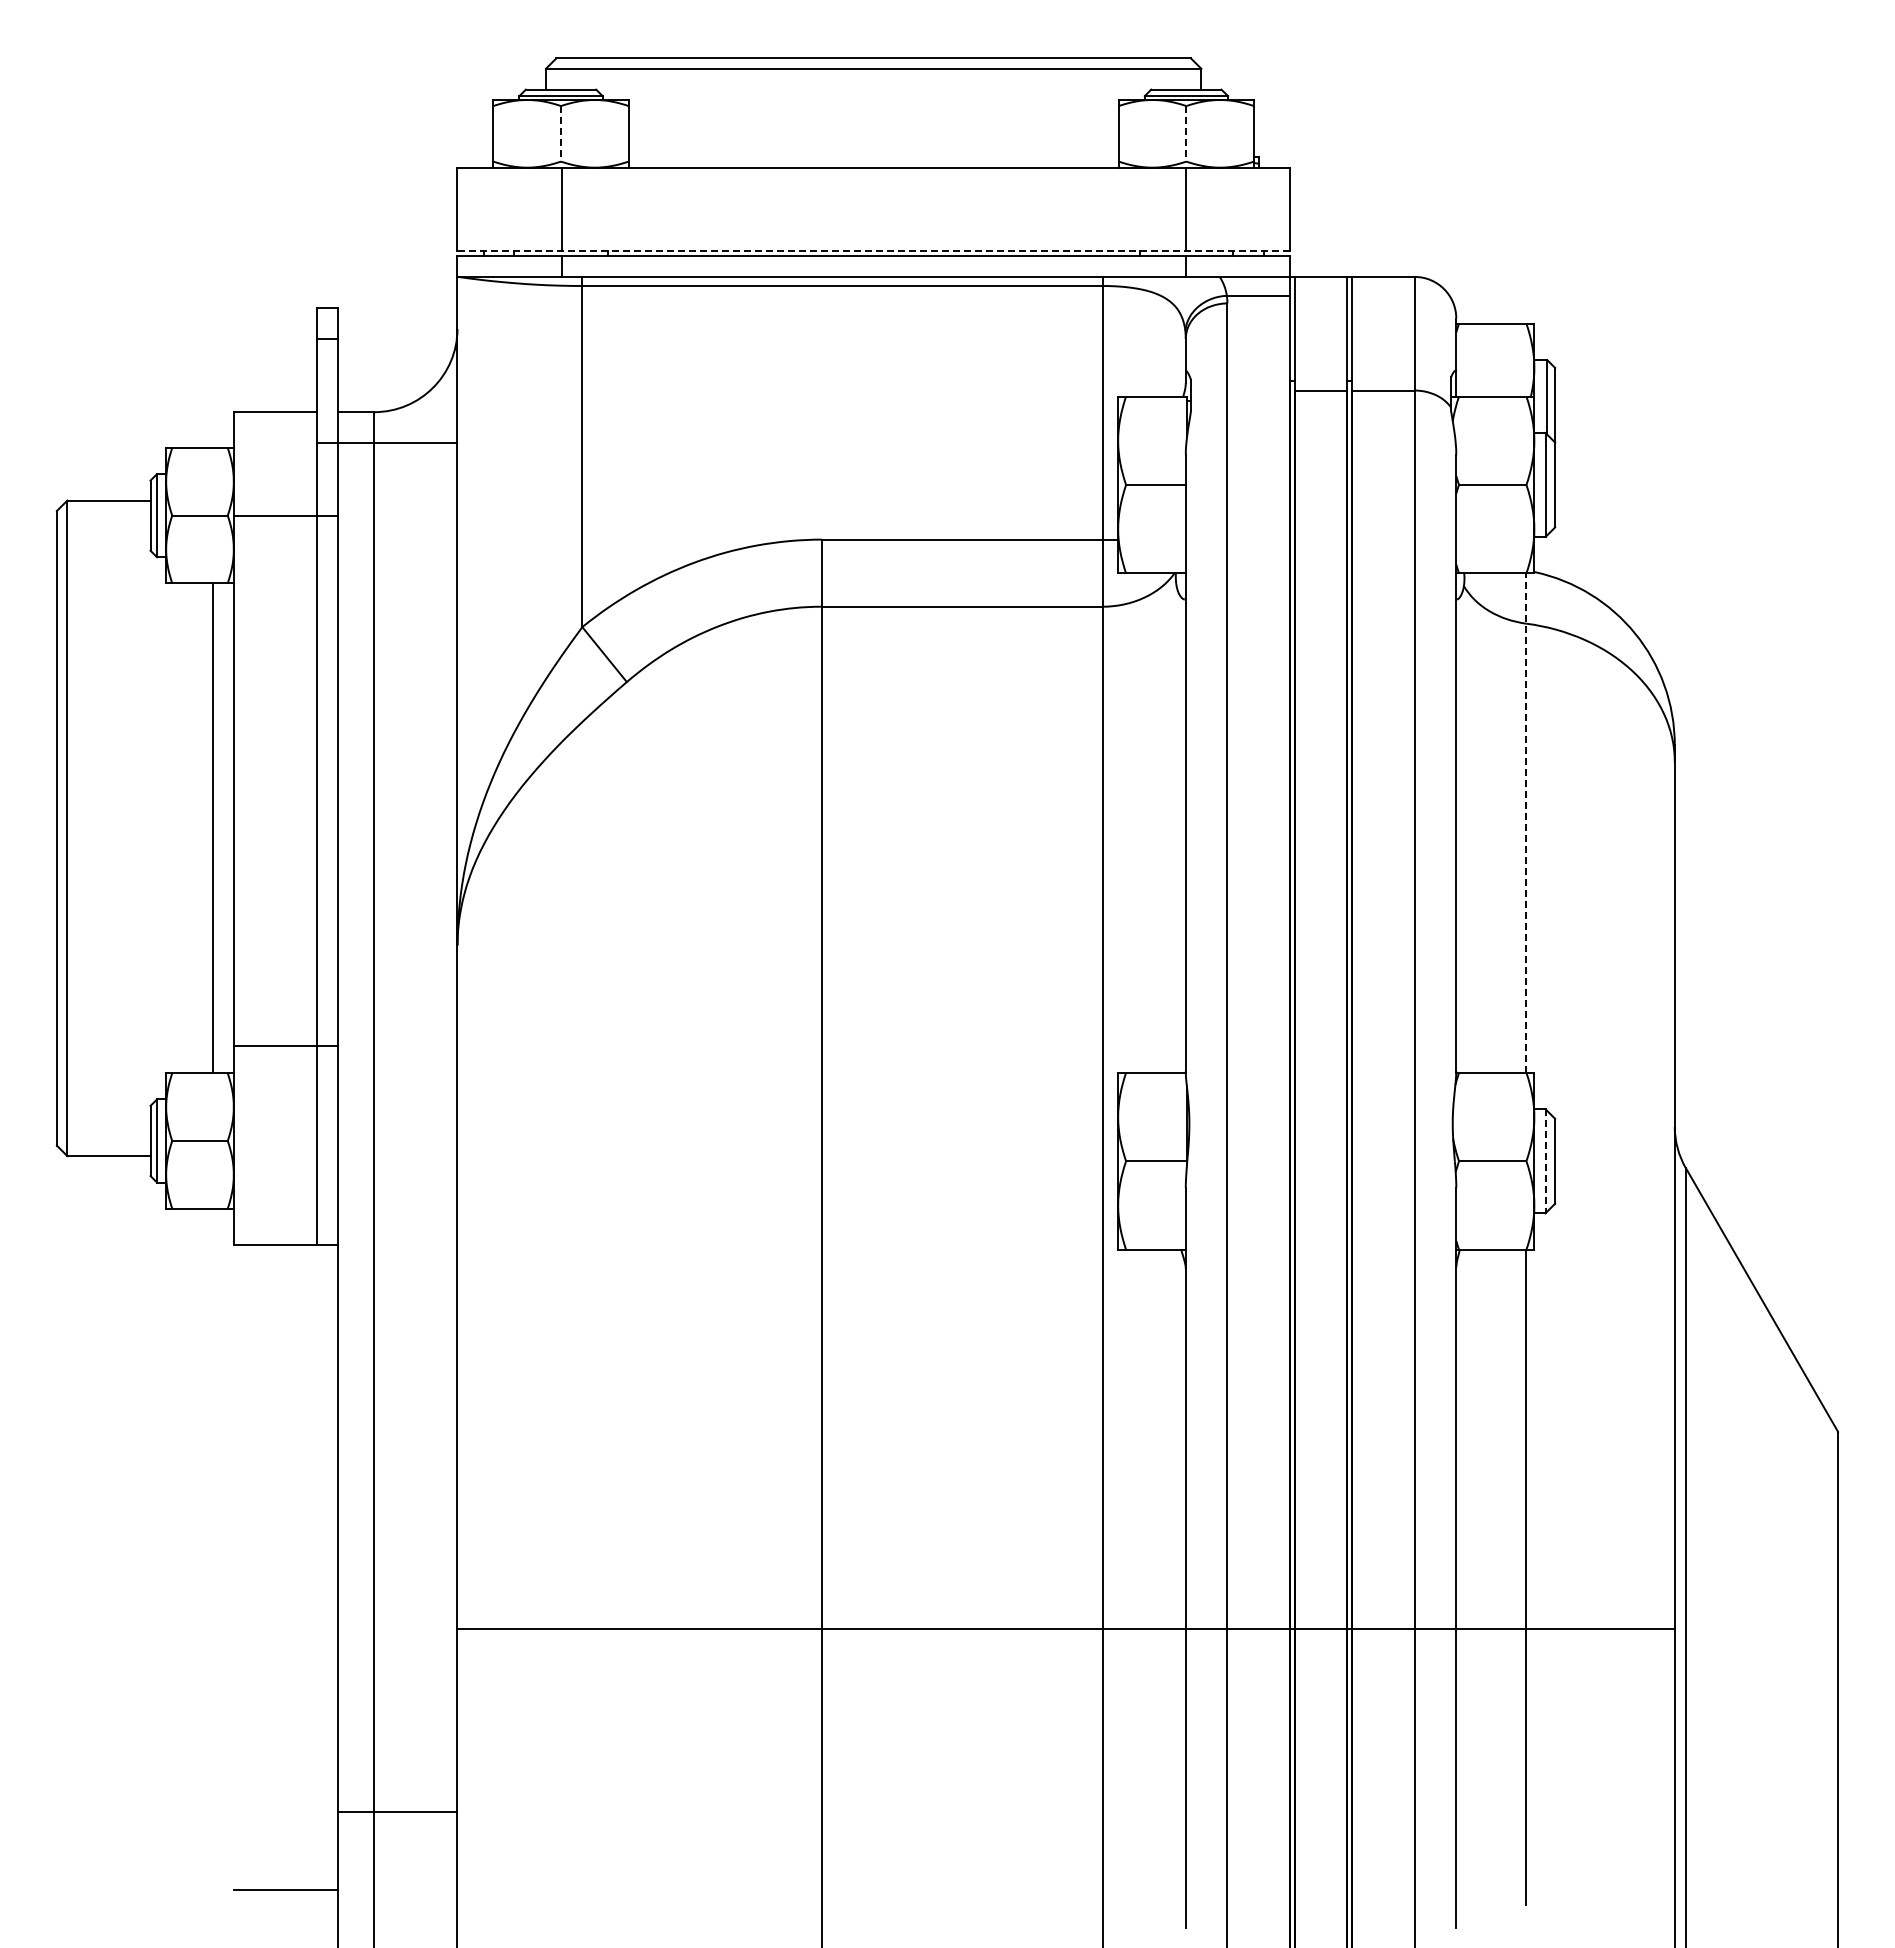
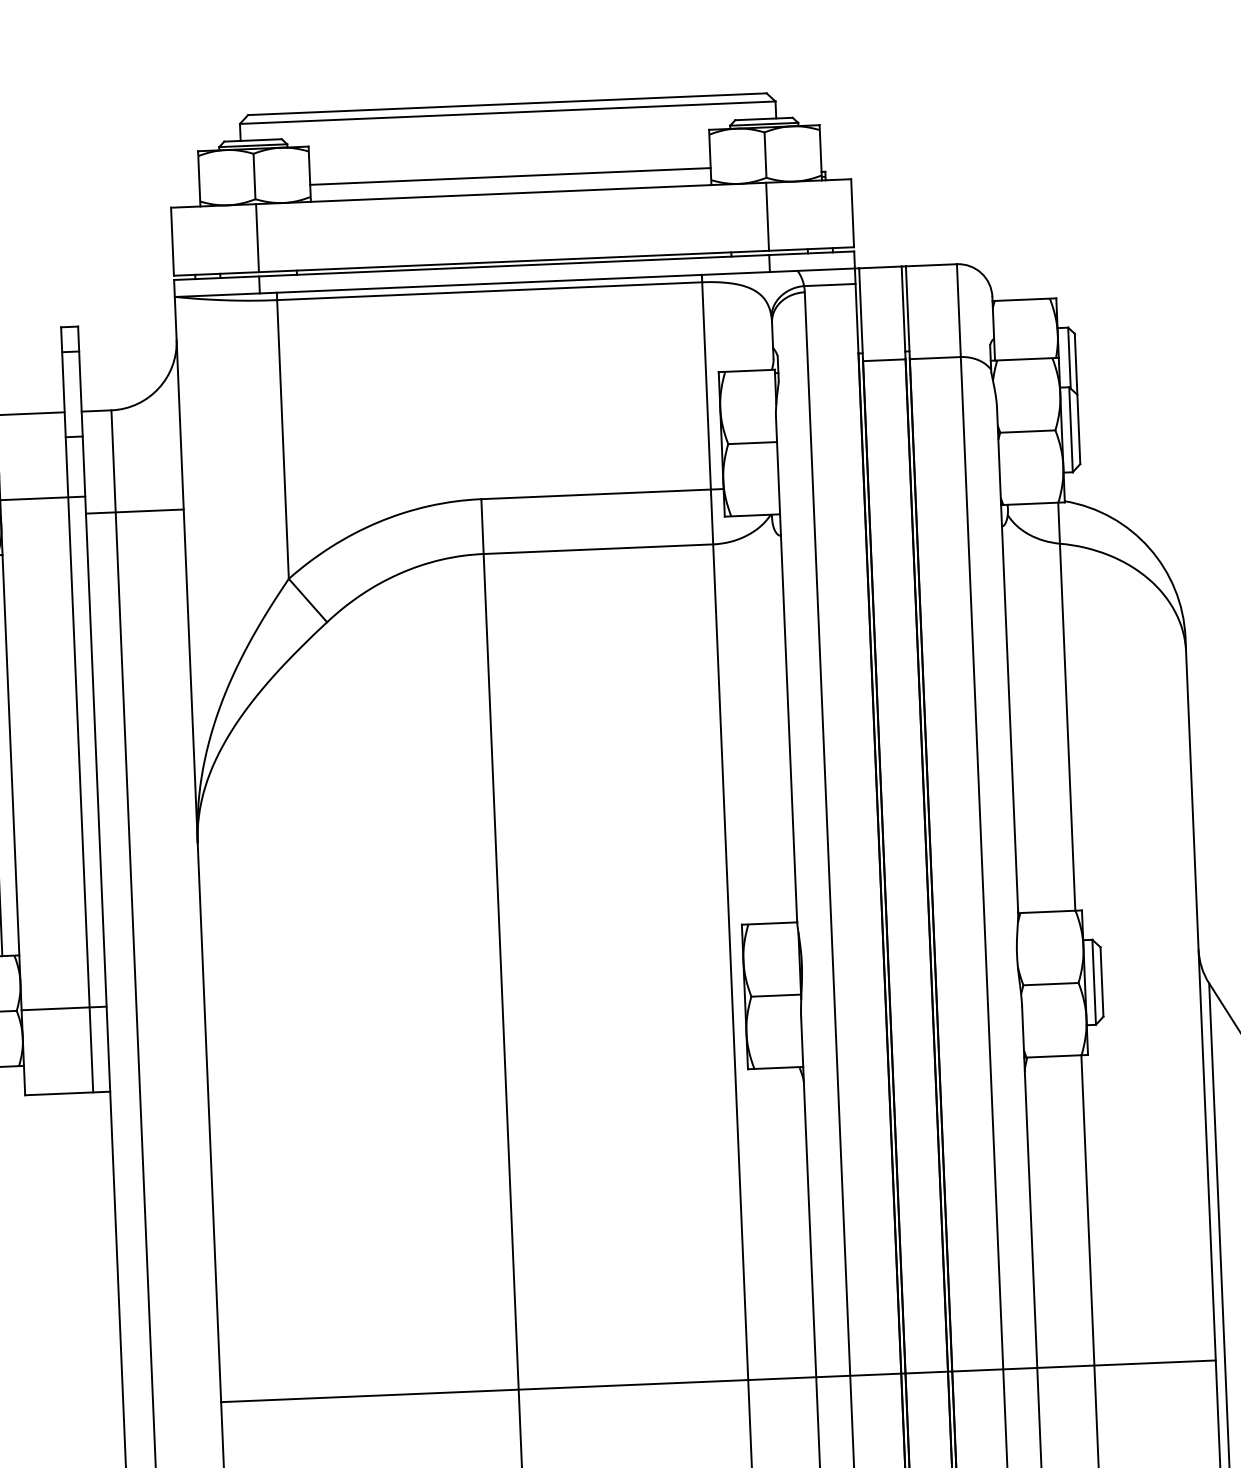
line: (561, 133) -> (254, 176), dashed -> solid
line: (1186, 133) -> (765, 154), dashed -> solid
line: (873, 146) -> (510, 176), added
line: (873, 250) -> (513, 261), dashed -> solid
line: (397, 443) -> (134, 511), moved
line: (1526, 823) -> (1067, 706), dashed -> solid
line: (285, 1046) -> (63, 1008), moved
line: (1545, 1161) -> (1094, 982), dashed -> solid

